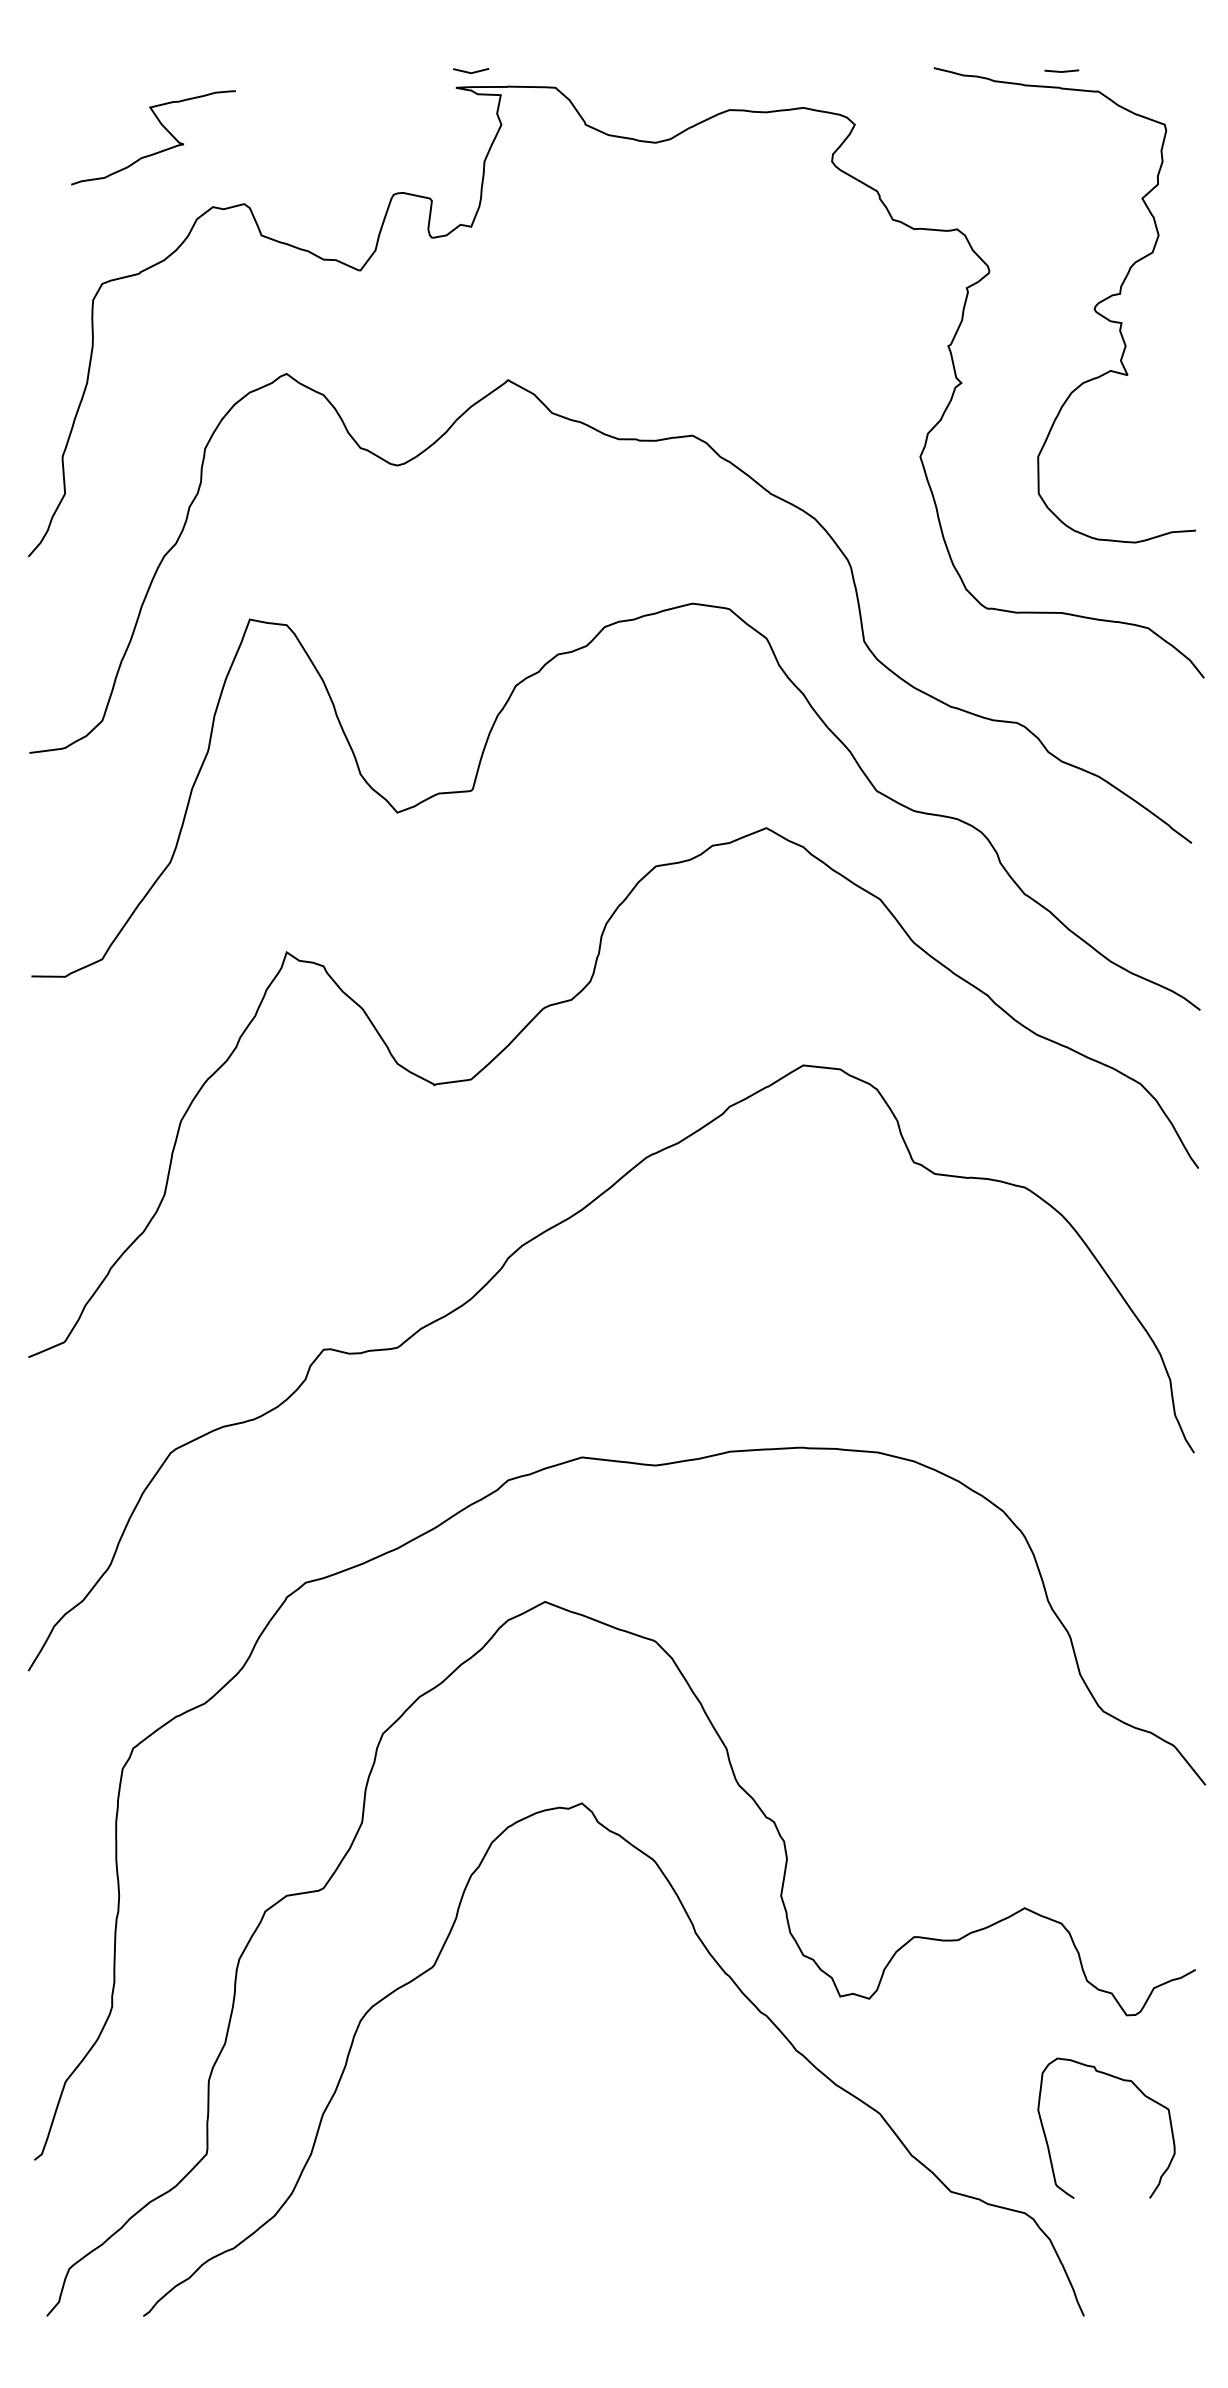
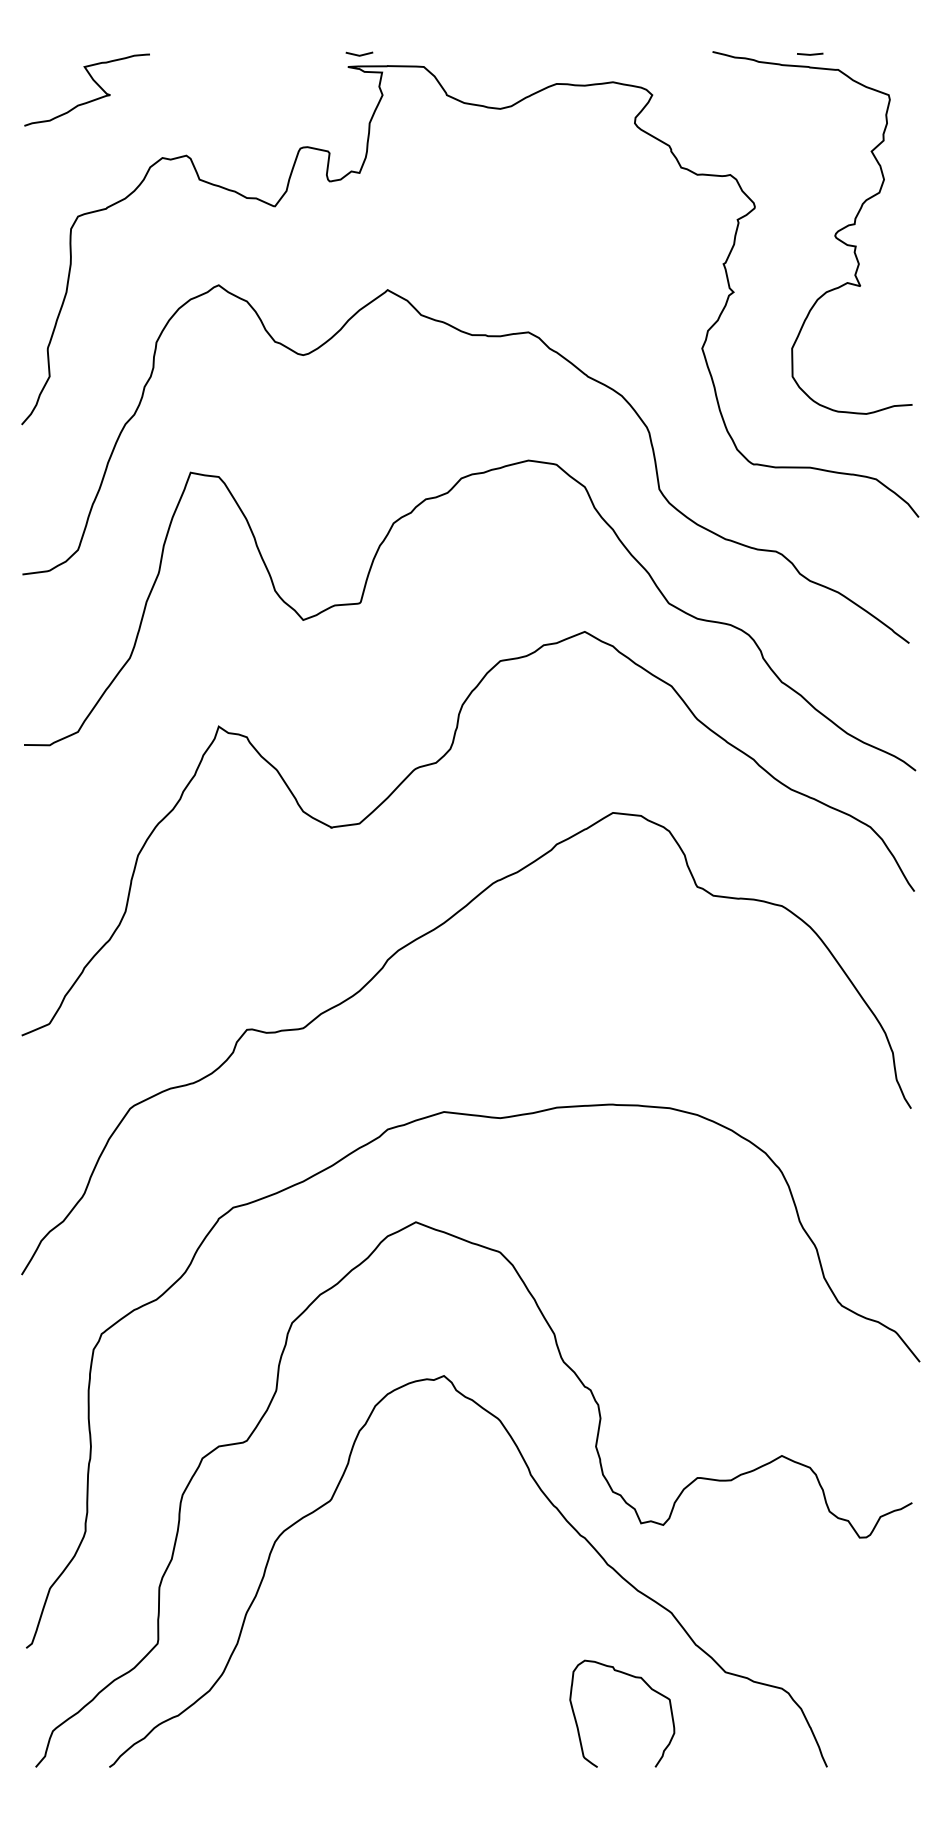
curve: (161, 126) -> (93, 81), moved
curve: (1142, 2095) -> (649, 1688), moved

